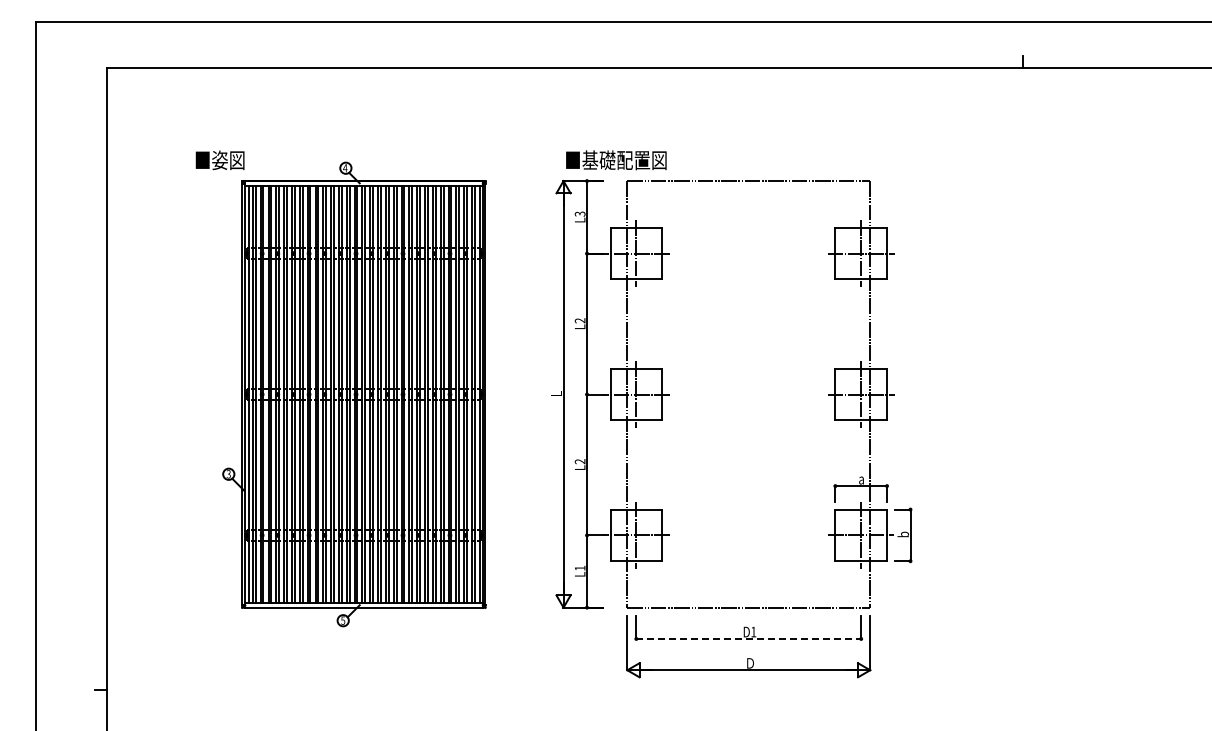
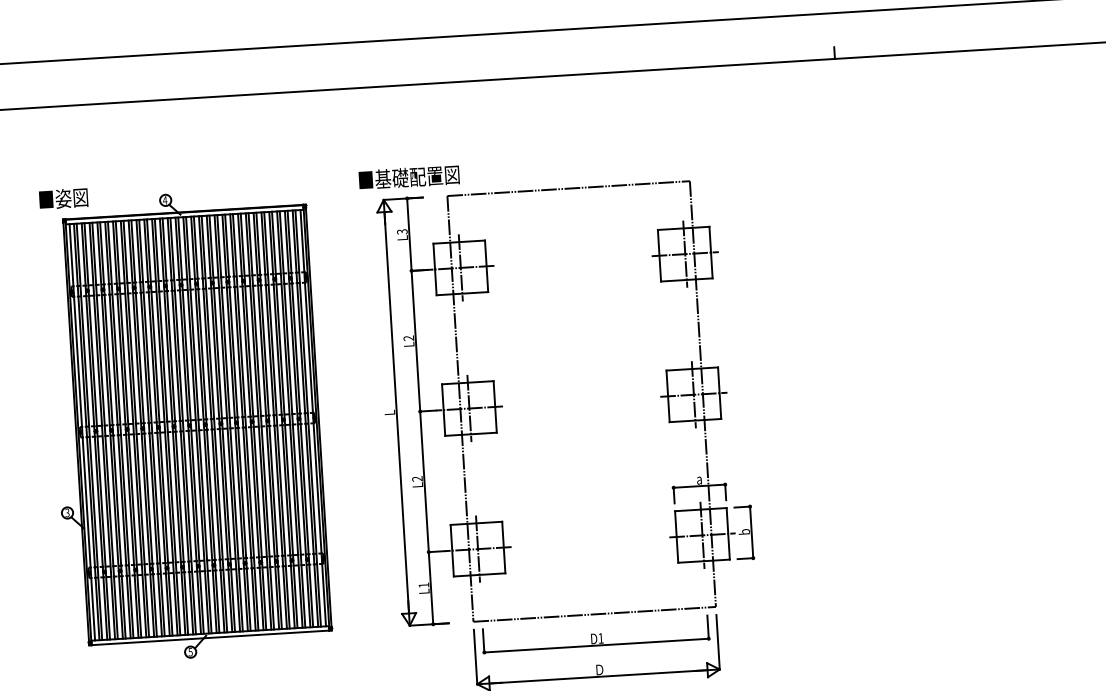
text: (219, 160) -> (63, 198), moved
text: (616, 160) -> (409, 177), moved
line: (749, 638) -> (597, 645), dashed -> solid

